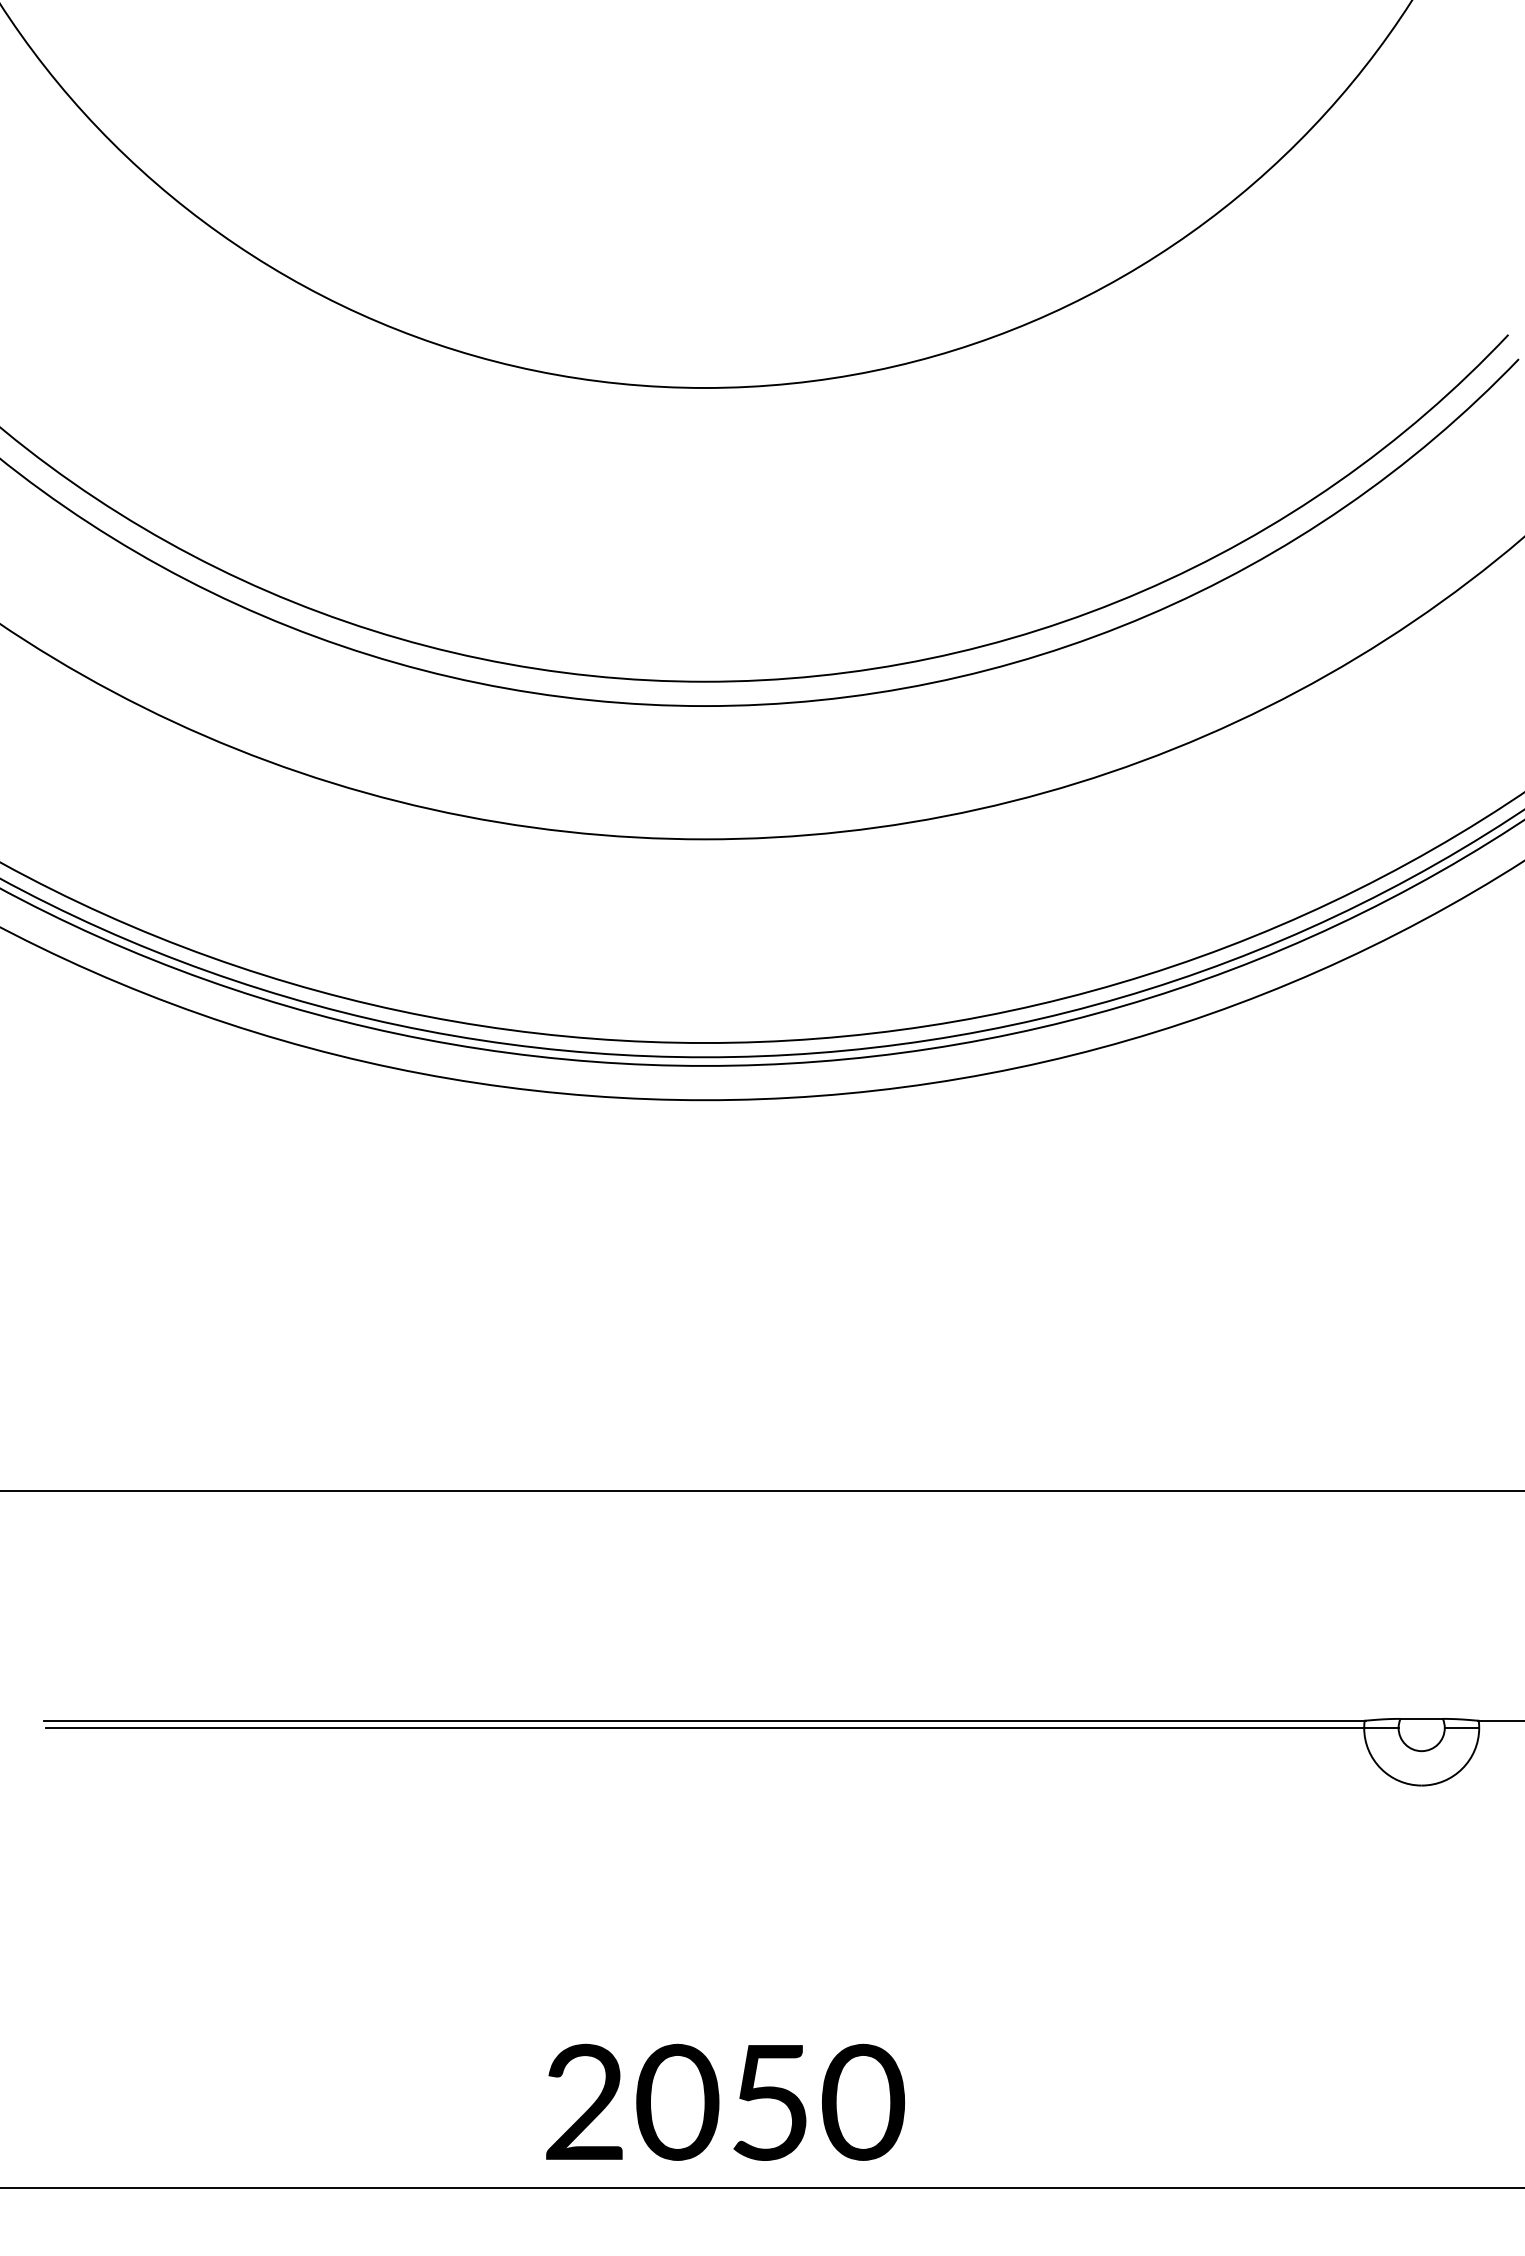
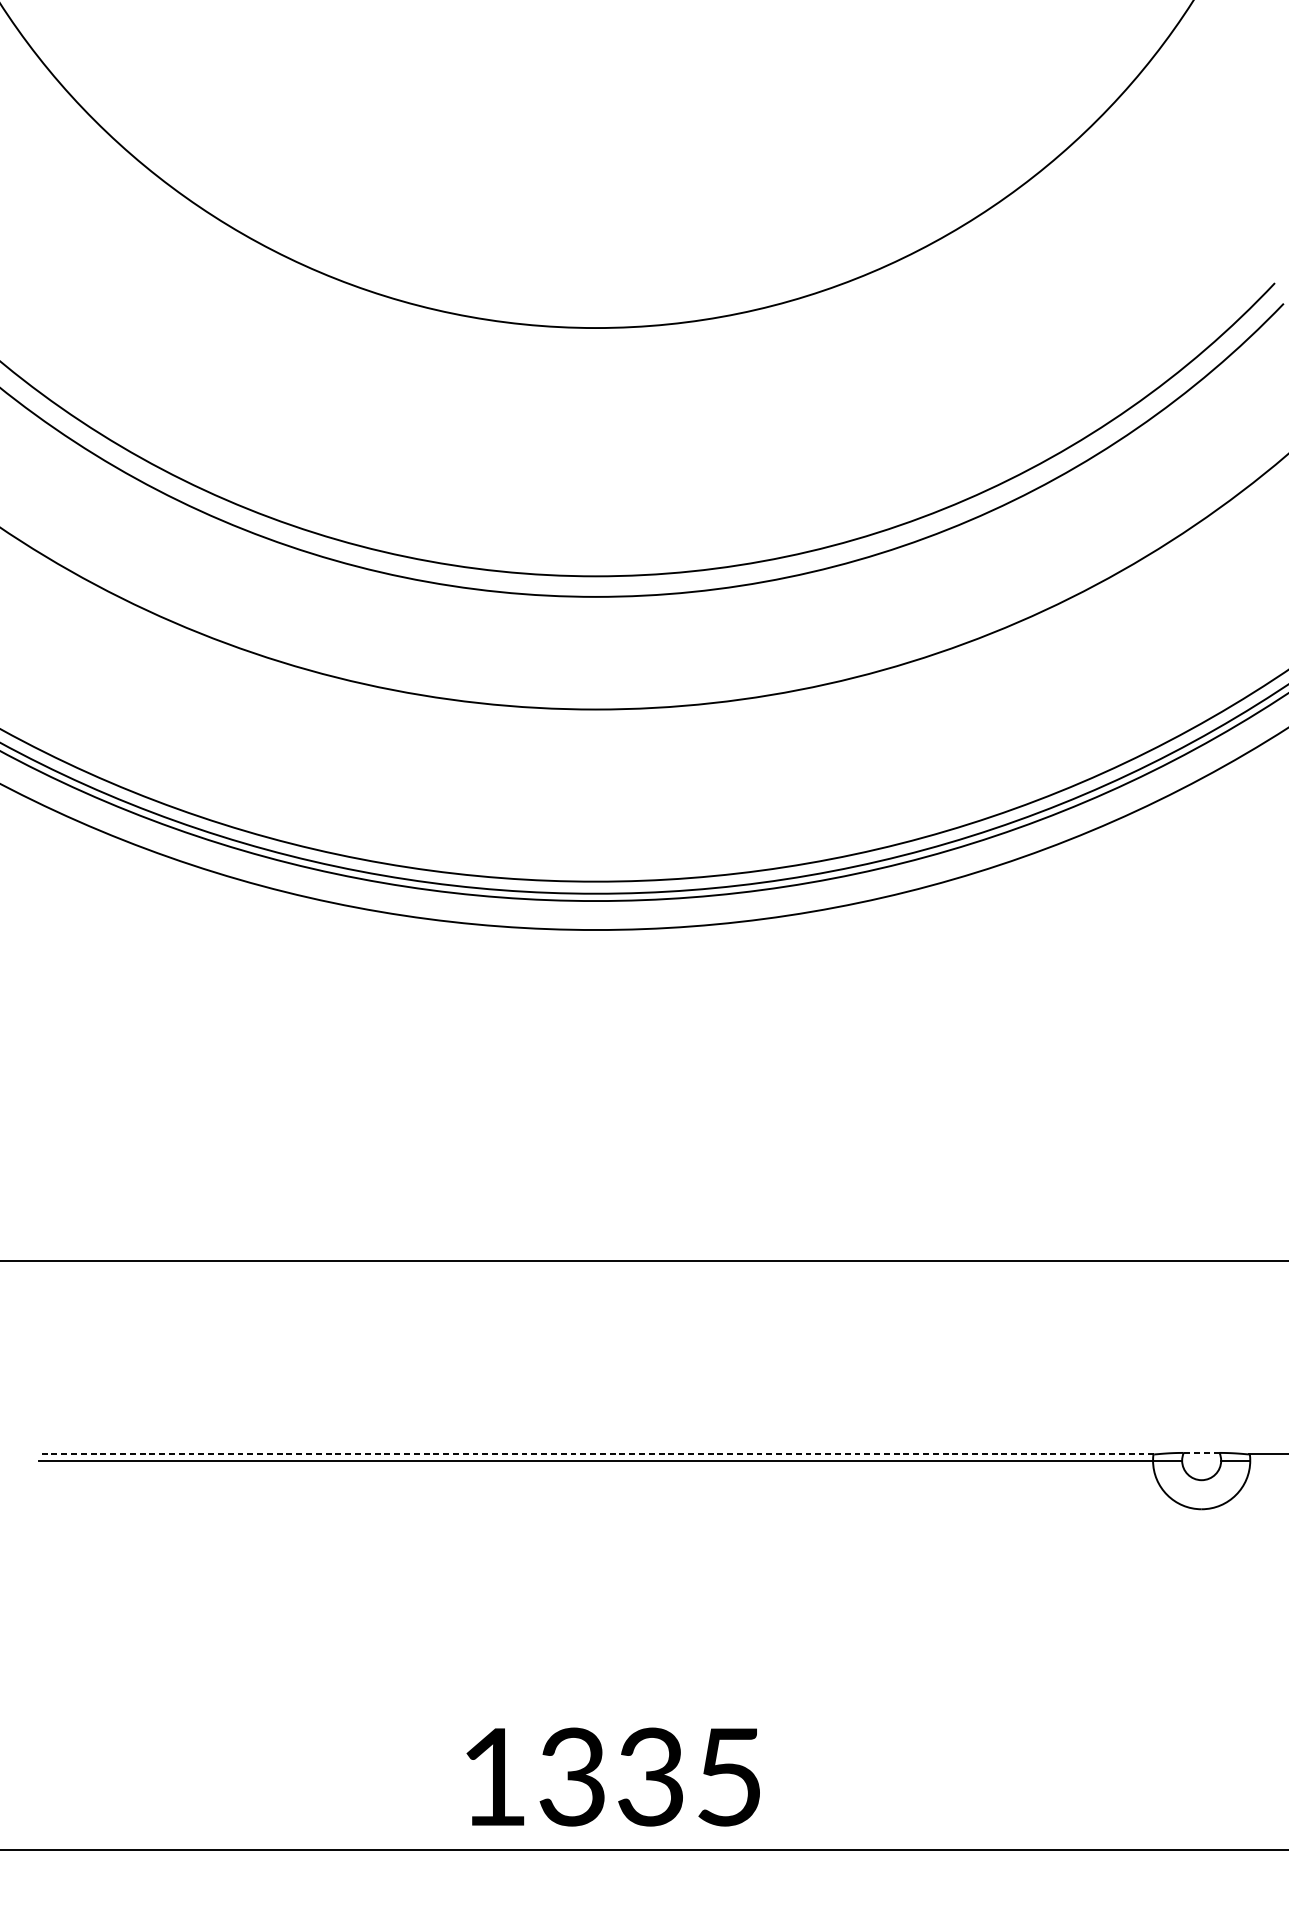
line: (1421, 1718) -> (1201, 1452), solid -> dashed
line: (704, 1720) -> (595, 1454), solid -> dashed
text: (725, 2101) -> (613, 1776), 2050 -> 1335

